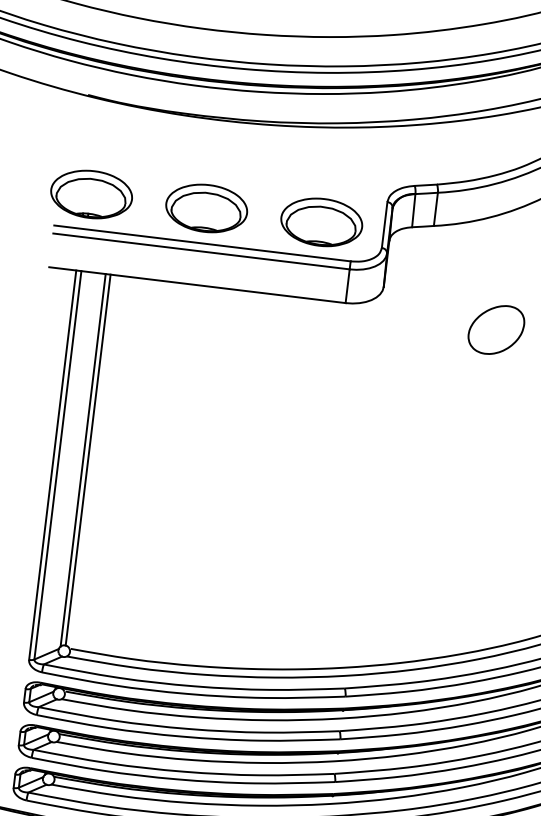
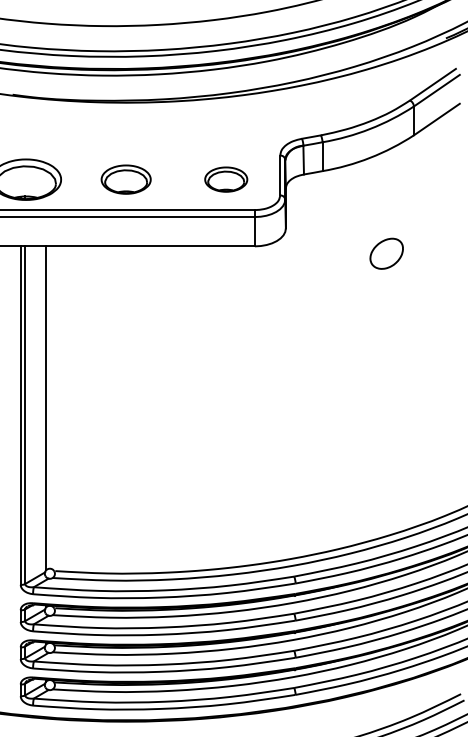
part: (207, 208) -> (126, 179), size x0.7
part: (322, 222) -> (226, 179), size x0.6
part: (496, 329) -> (386, 253), size x0.7
line: (88, 460) -> (50, 407), removed

